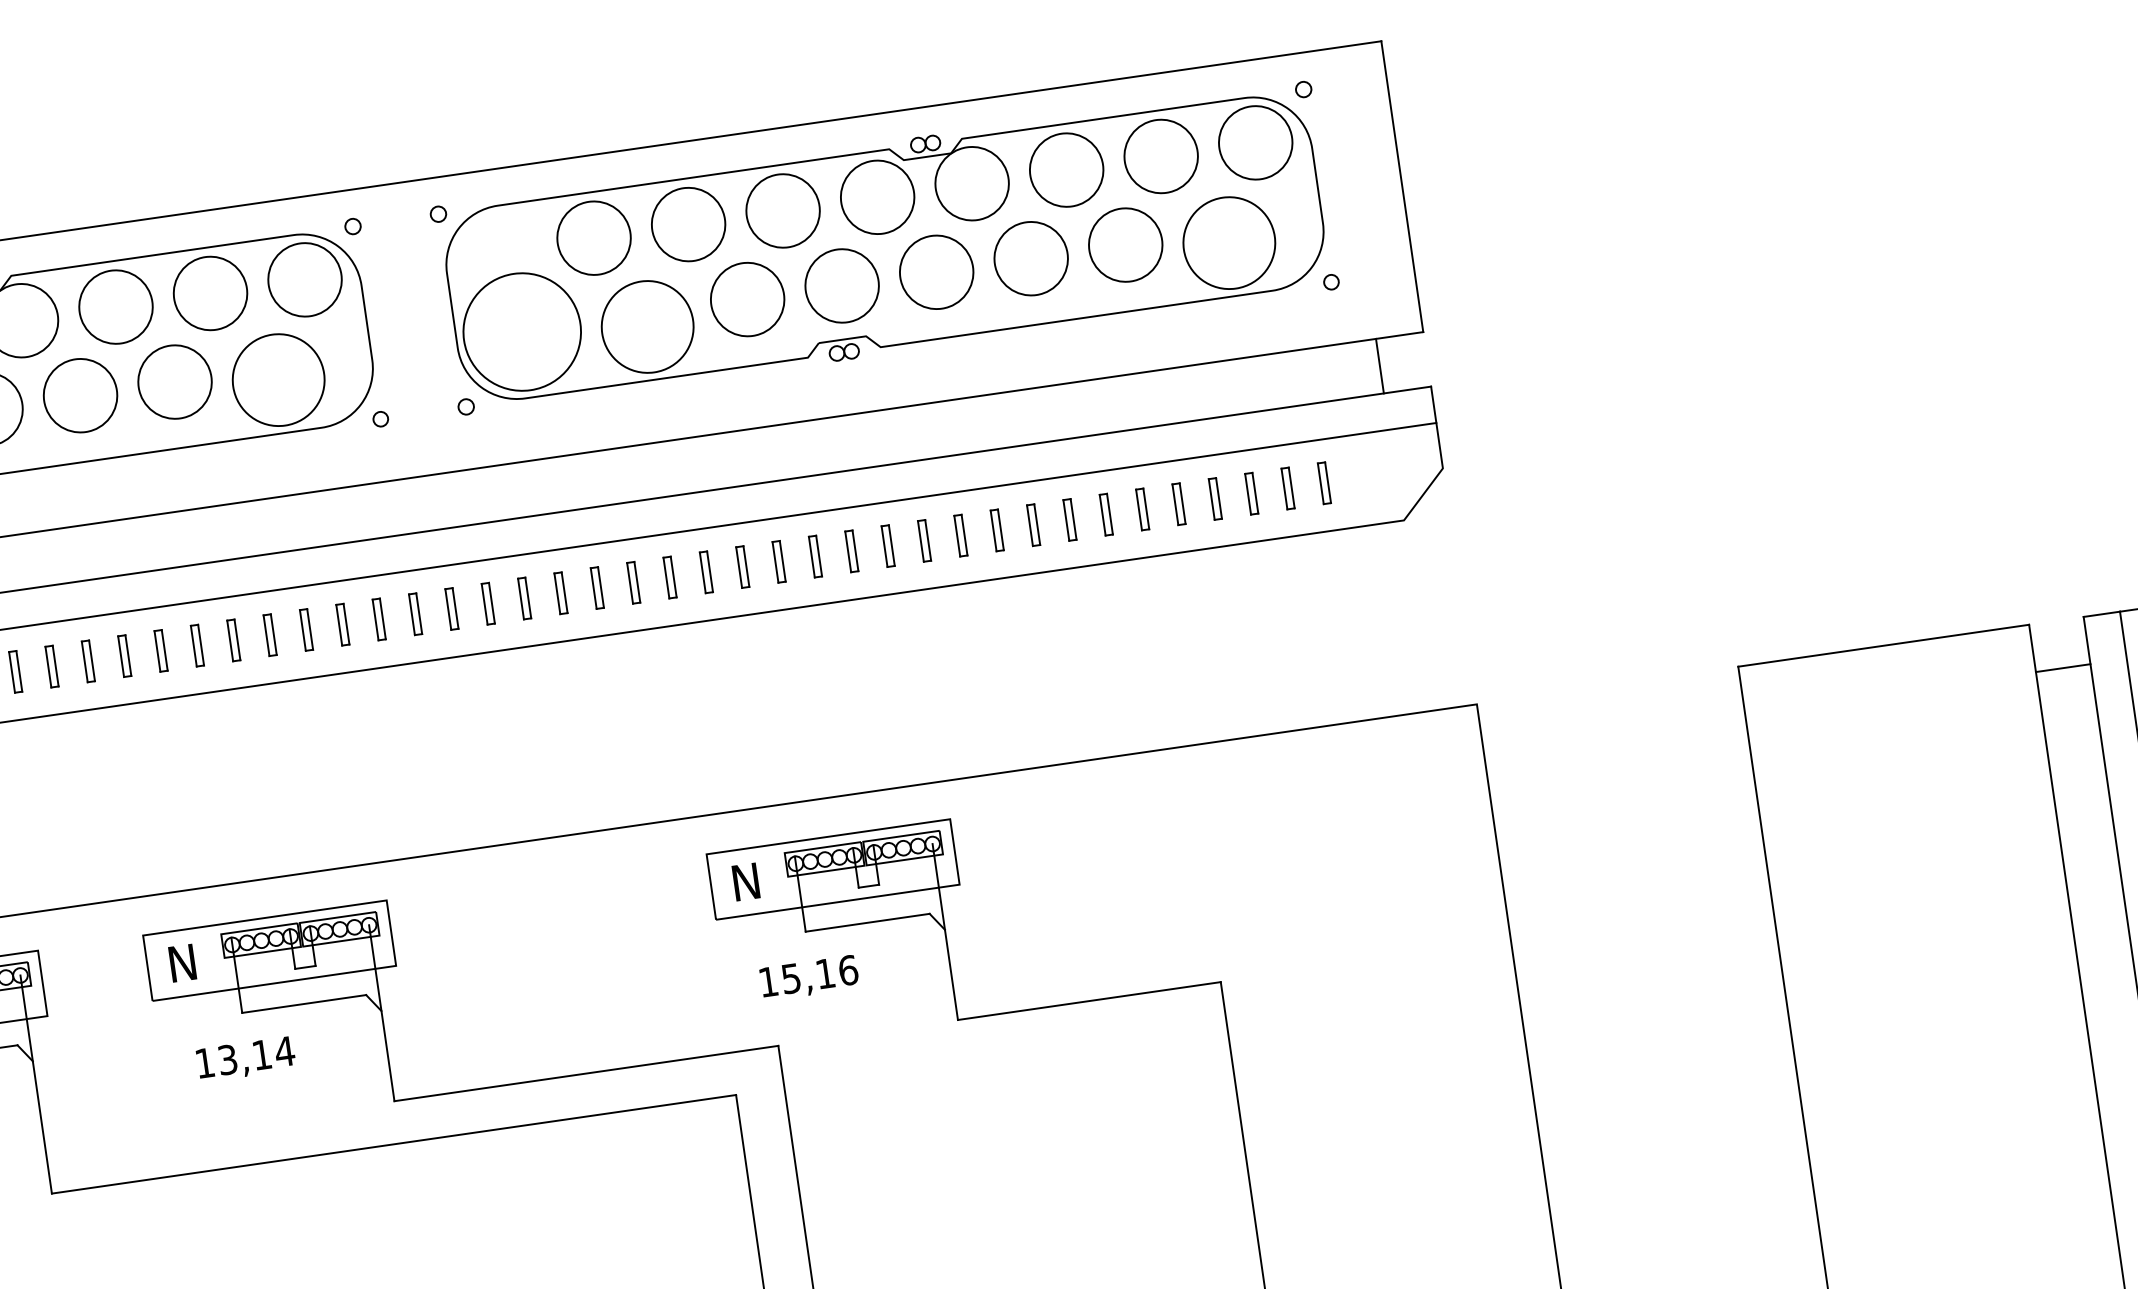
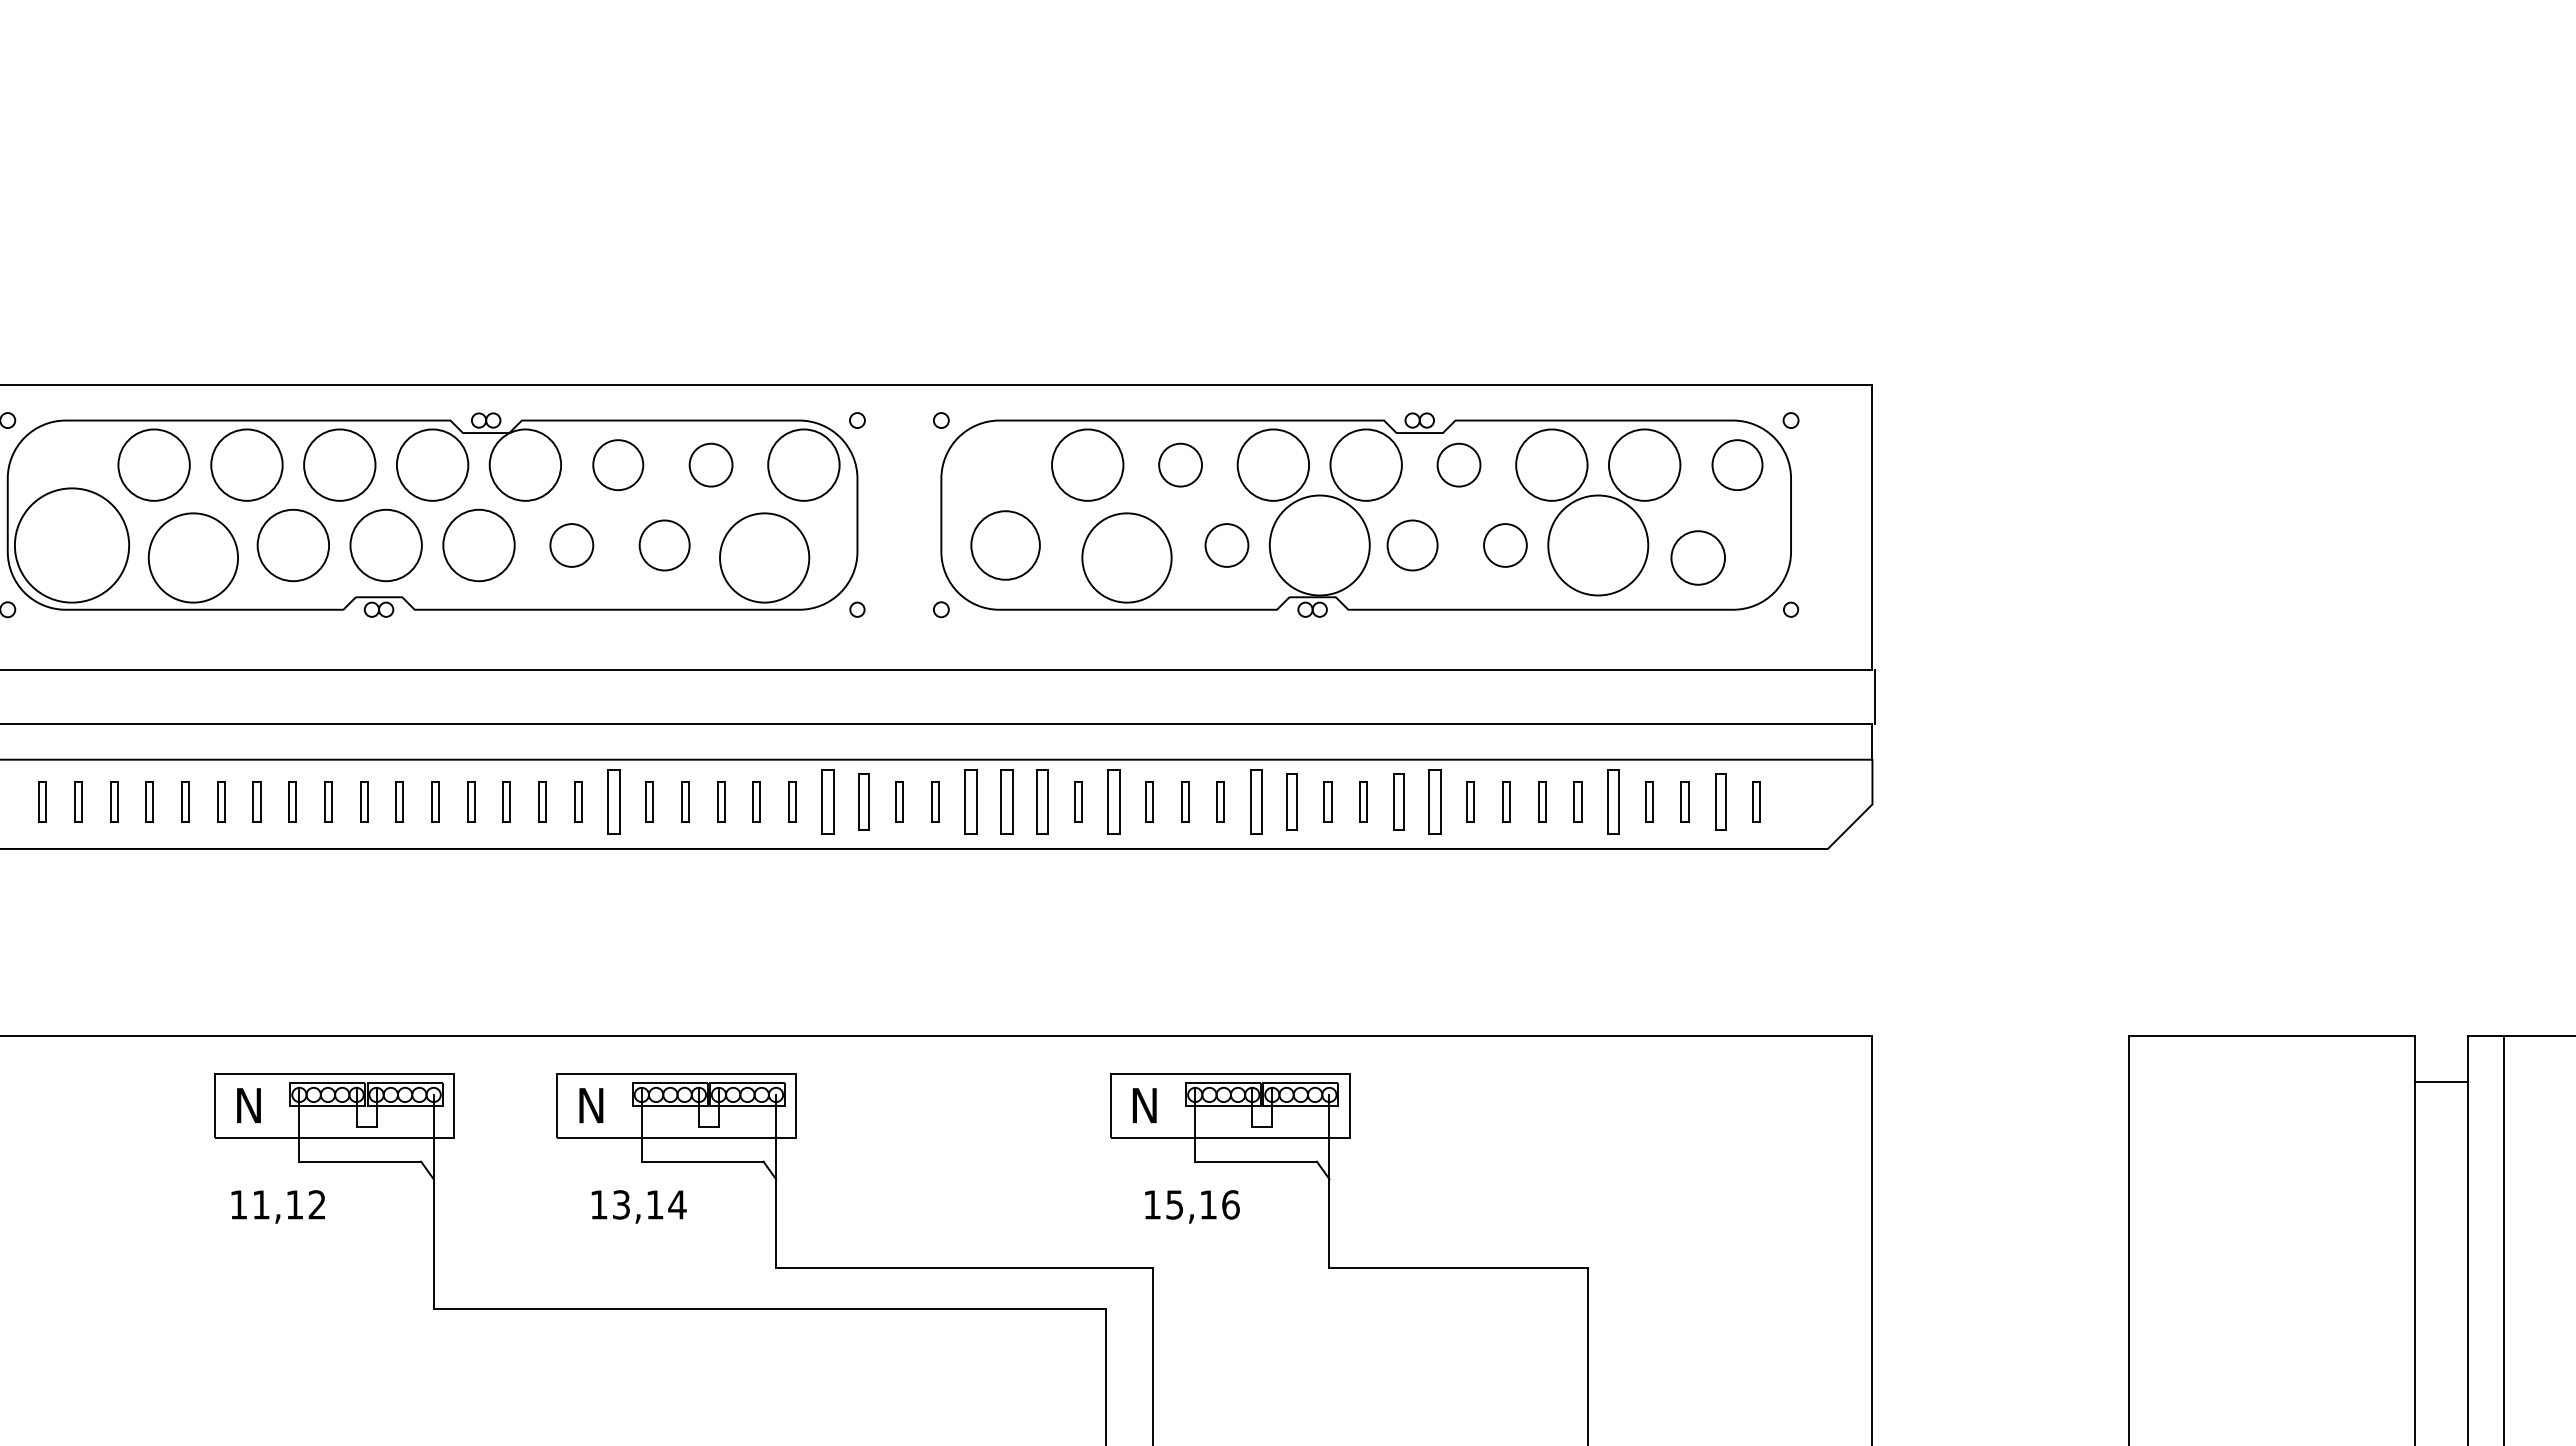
circle: (1255, 142) -> (1737, 464), size x0.7
circle: (971, 183) -> (1458, 464), size x0.6
circle: (688, 223) -> (1180, 464), size x0.6
circle: (1228, 242) -> (1697, 557), size x0.6
circle: (1124, 245) -> (1597, 545), size x1.4
circle: (1031, 258) -> (1505, 545), size x0.6
circle: (936, 272) -> (1412, 545), size x0.7
circle: (841, 286) -> (1319, 545), size x1.4
circle: (209, 292) -> (710, 464), size x0.6
circle: (747, 299) -> (1226, 545), size x0.6
circle: (115, 306) -> (617, 464), size x0.7
circle: (522, 332) -> (1005, 545), size x0.6
line: (1380, 366) -> (1875, 697), moved
circle: (174, 382) -> (664, 545), size x0.7
circle: (80, 395) -> (571, 545), size x0.6
part: (1287, 487) -> (1720, 801), size x1.4
part: (1178, 503) -> (1613, 801), size x1.6
part: (997, 529) -> (1435, 801), size x1.6
part: (960, 534) -> (1399, 801), size x1.4
part: (851, 550) -> (1292, 801), size x1.4
part: (815, 555) -> (1256, 801), size x1.6
part: (669, 576) -> (1113, 801), size x1.6
part: (597, 587) -> (1042, 801), size x1.6
part: (560, 592) -> (1006, 801), size x1.6
part: (524, 597) -> (970, 801), size x1.6
part: (415, 613) -> (863, 801), size x1.4
part: (379, 618) -> (828, 801), size x1.6
part: (160, 650) -> (613, 801), size x1.6

